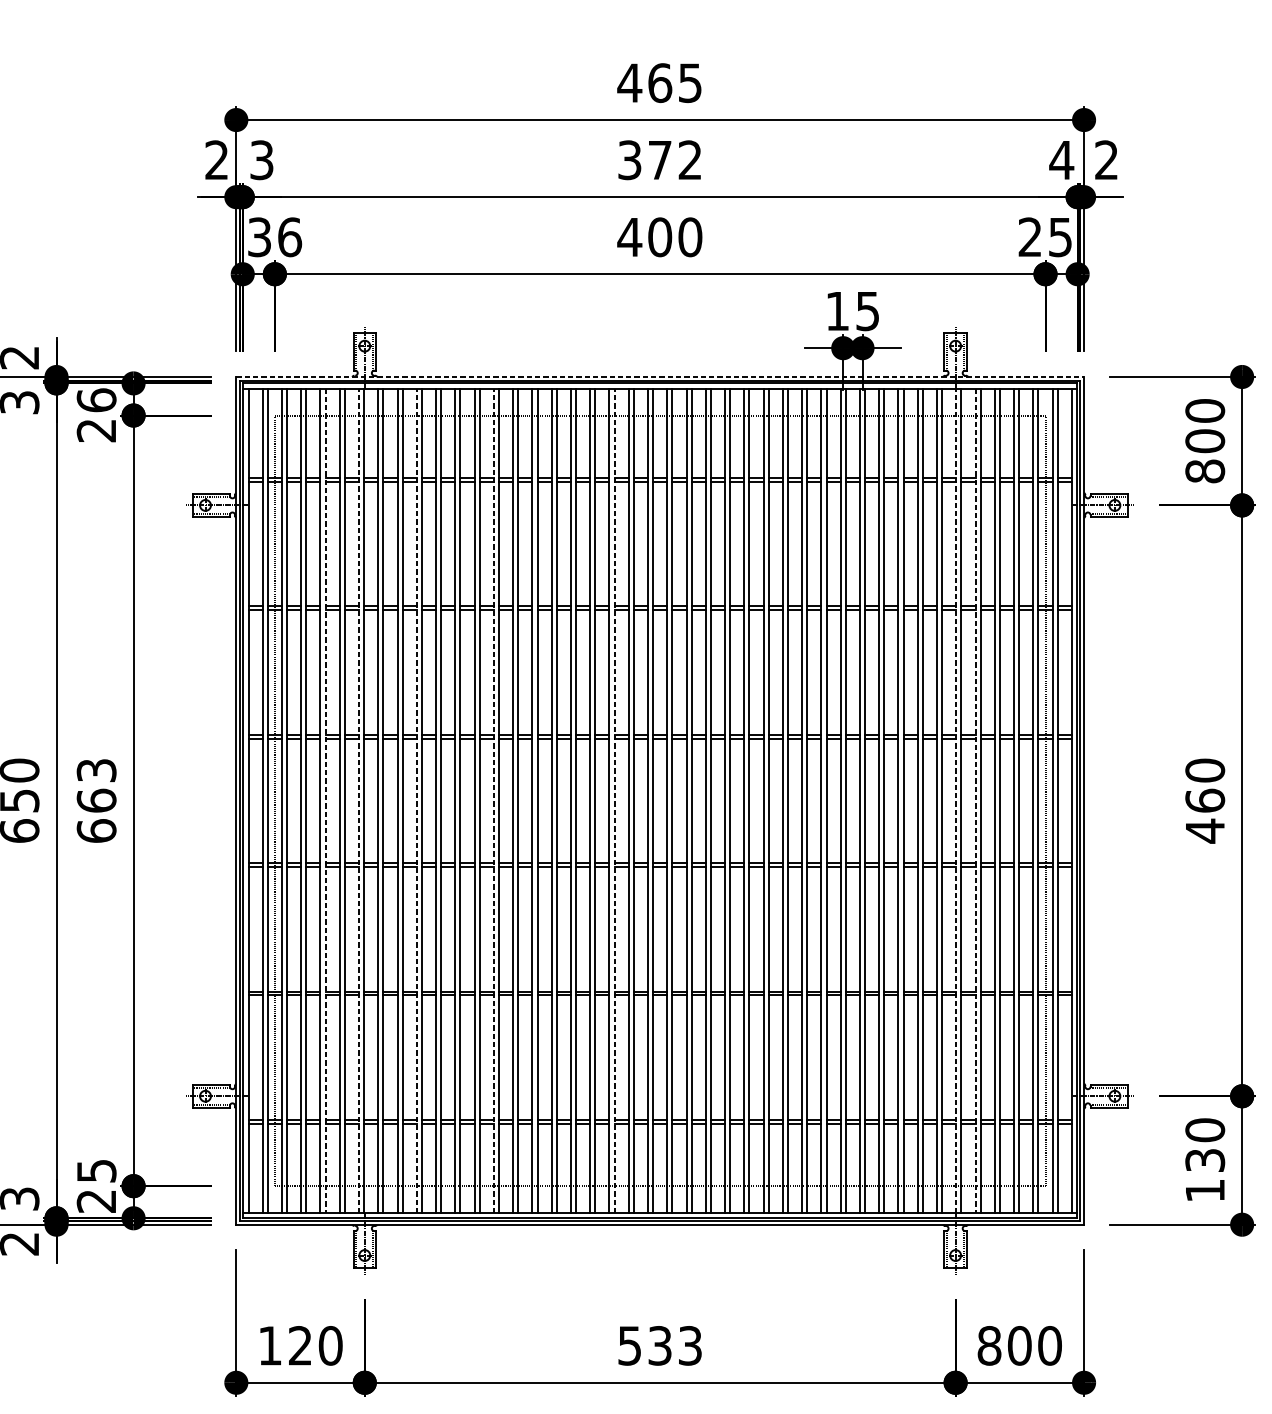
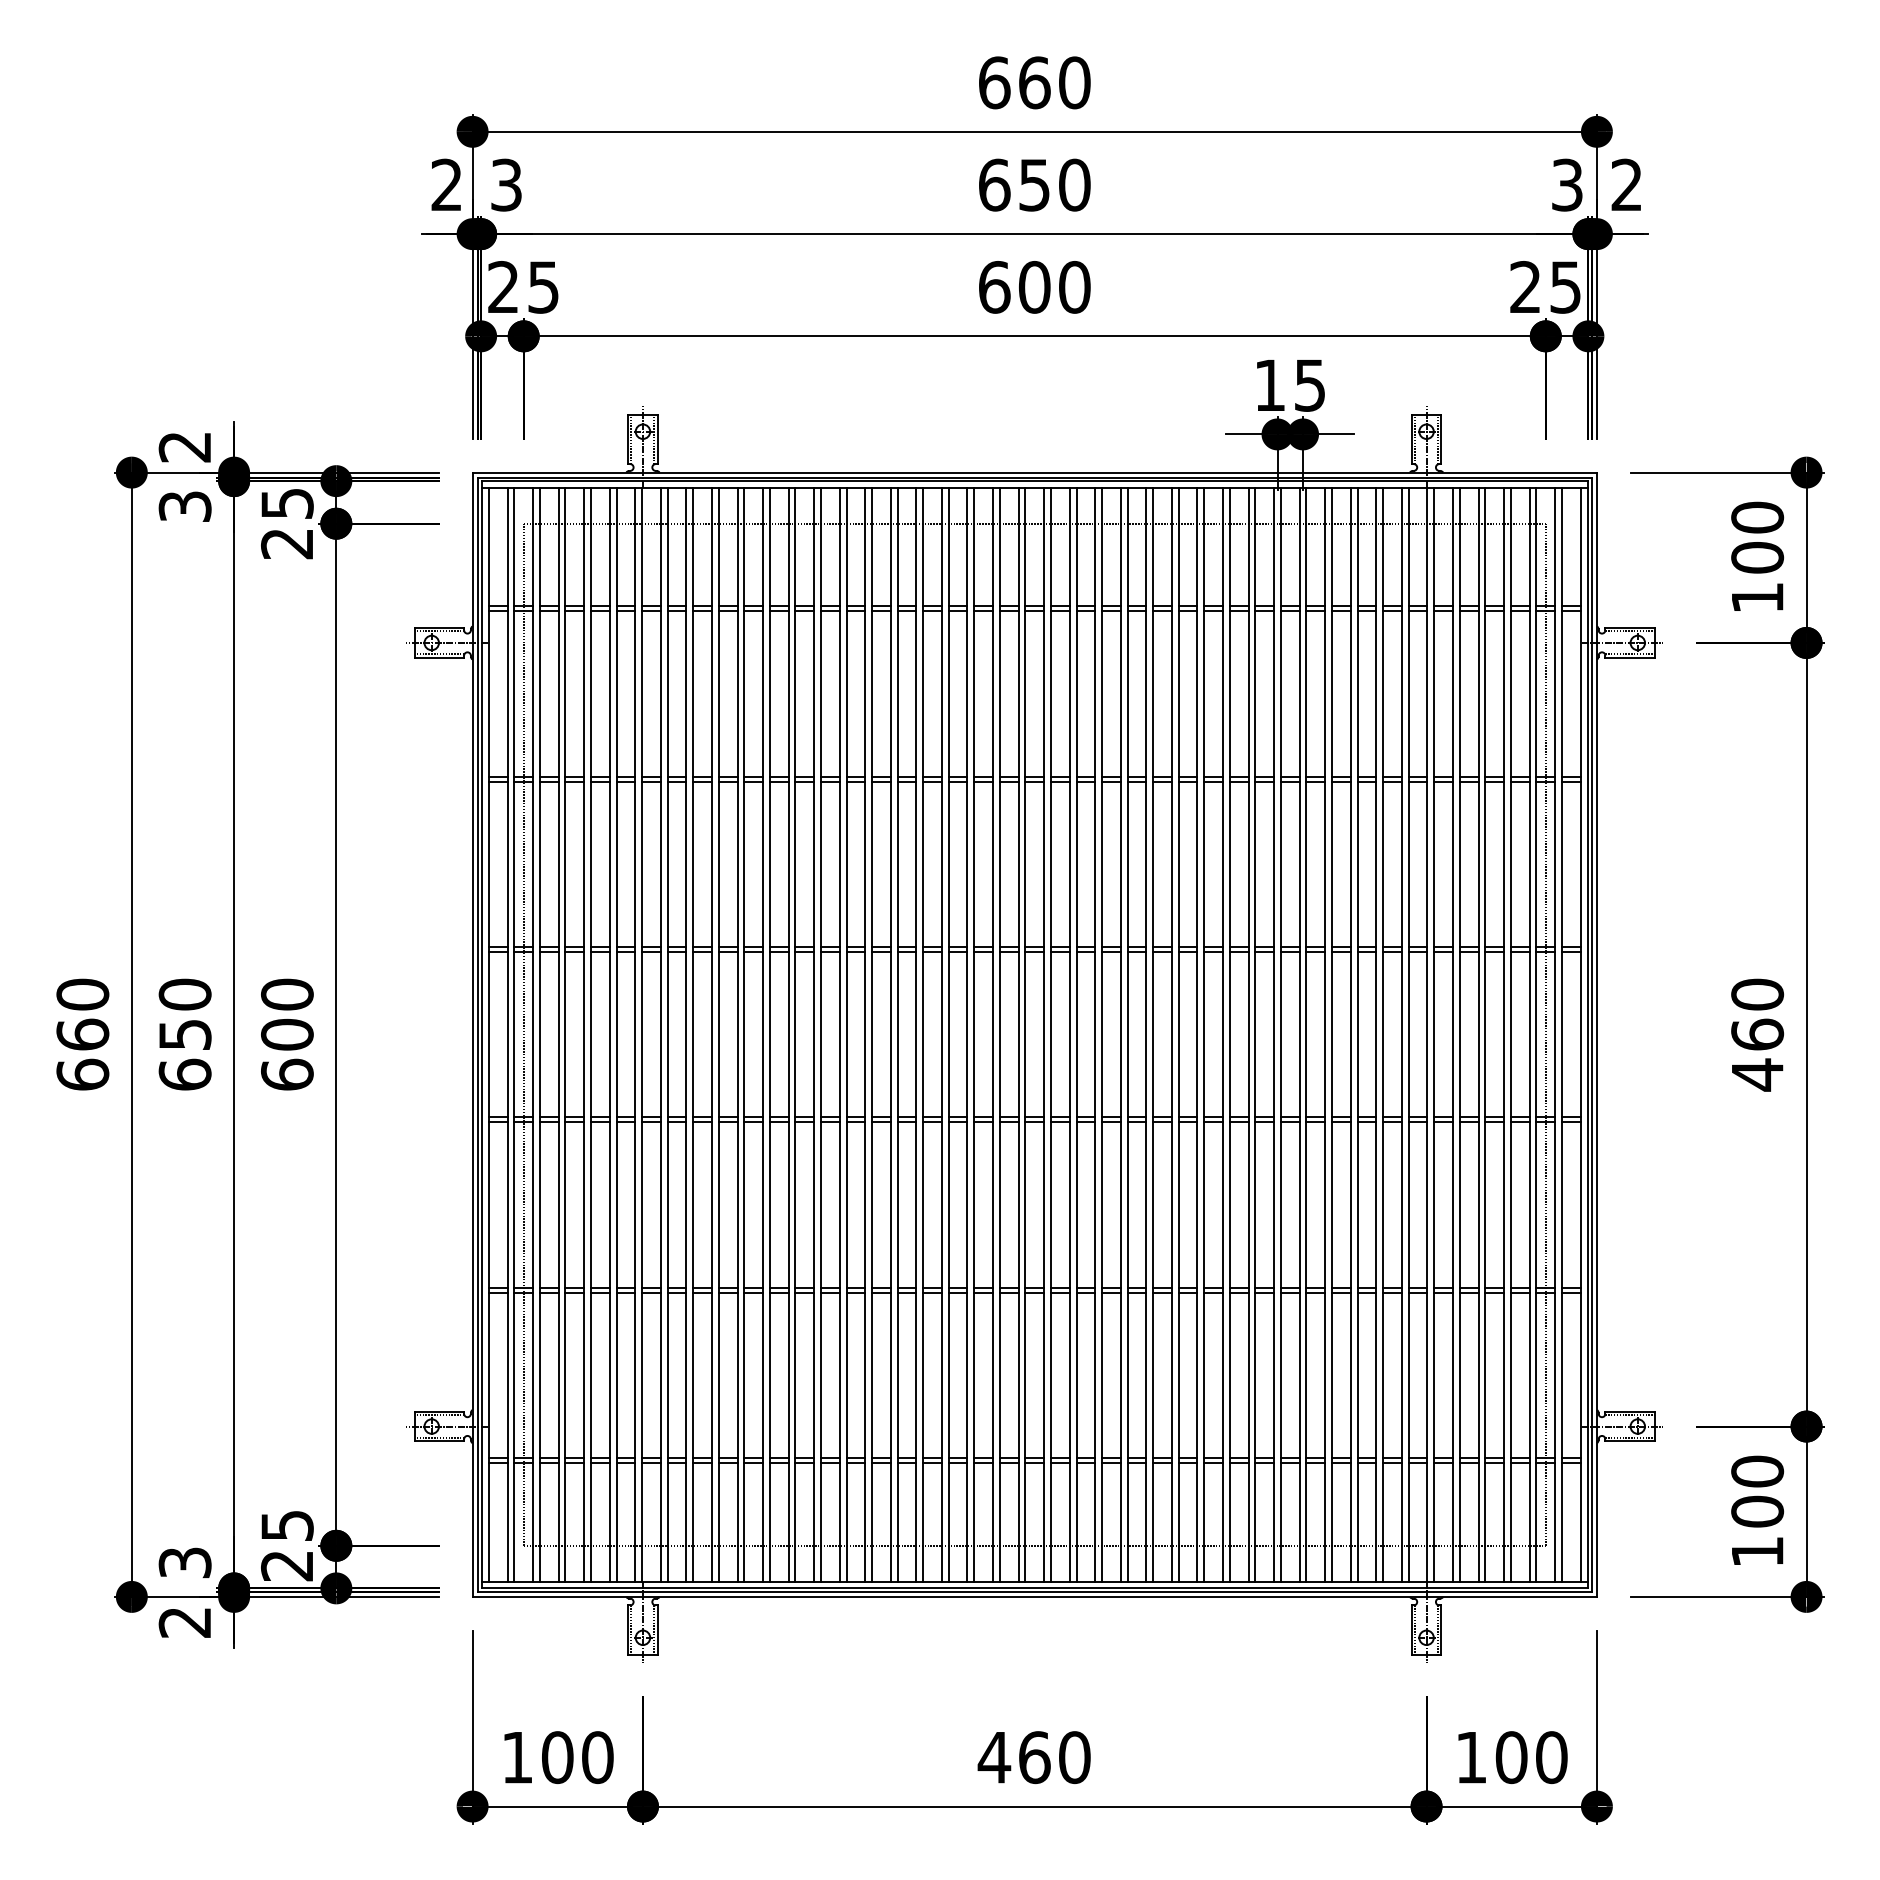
text: (659, 82) -> (1033, 82), 465 -> 660
text: (660, 159) -> (1034, 184), 372 -> 650
text: (1061, 159) -> (1566, 184), 4 -> 3
text: (274, 237) -> (523, 287), 36 -> 25
text: (629, 237) -> (994, 287), 400 -> 600
line: (660, 376) -> (1035, 472), dashed -> solid
text: (96, 400) -> (287, 503), 26 -> 25
text: (1205, 471) -> (1757, 597), 800 -> 100
text: (96, 785) -> (287, 1014), 663 -> 600
line: (325, 800) -> (591, 1034), dashed -> solid
line: (359, 800) -> (635, 1034), dashed -> solid
line: (416, 800) -> (711, 1034), dashed -> solid
line: (494, 800) -> (814, 1034), dashed -> solid
line: (614, 800) -> (974, 1034), dashed -> solid
line: (956, 800) -> (1427, 1034), dashed -> solid
line: (975, 800) -> (1452, 1034), dashed -> solid
text: (1205, 1160) -> (1757, 1511), 130 -> 100
text: (300, 1345) -> (557, 1757), 120 -> 100
text: (659, 1345) -> (1033, 1757), 533 -> 460
text: (989, 1345) -> (1471, 1757), 800 -> 100

